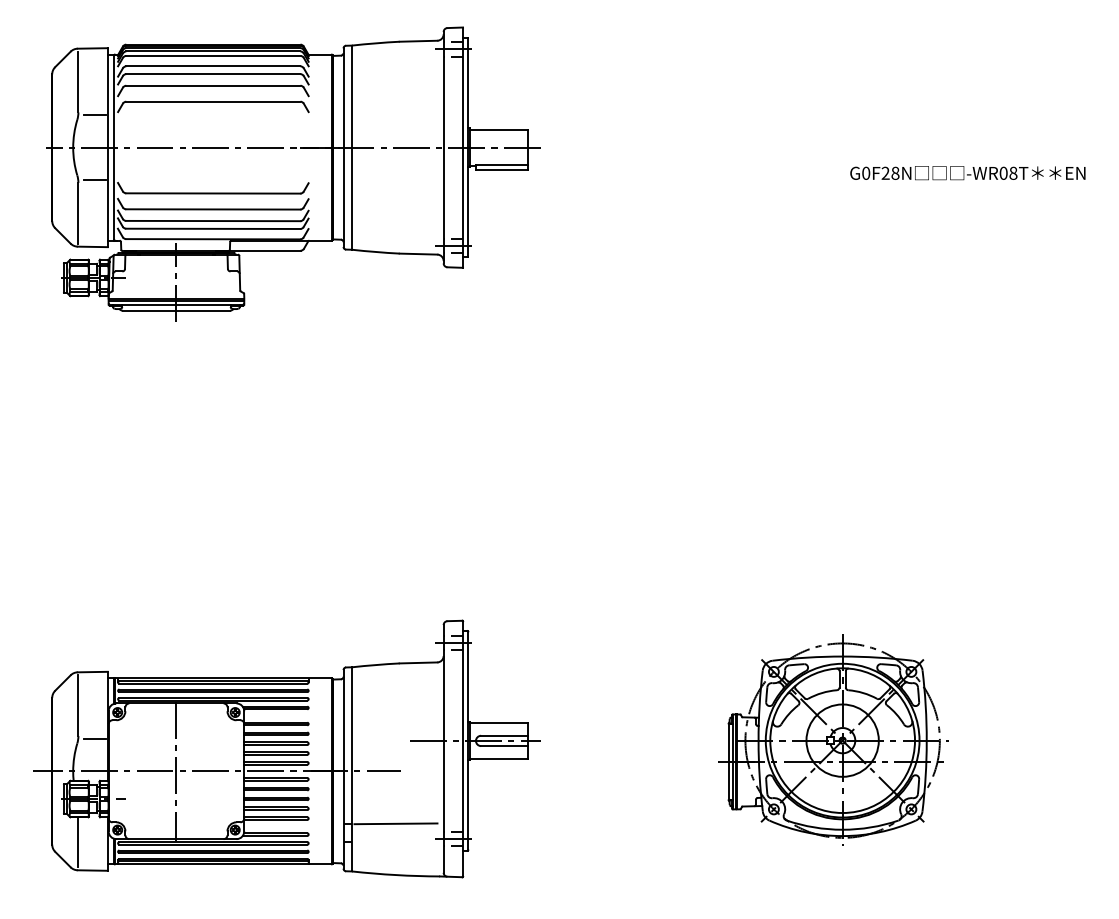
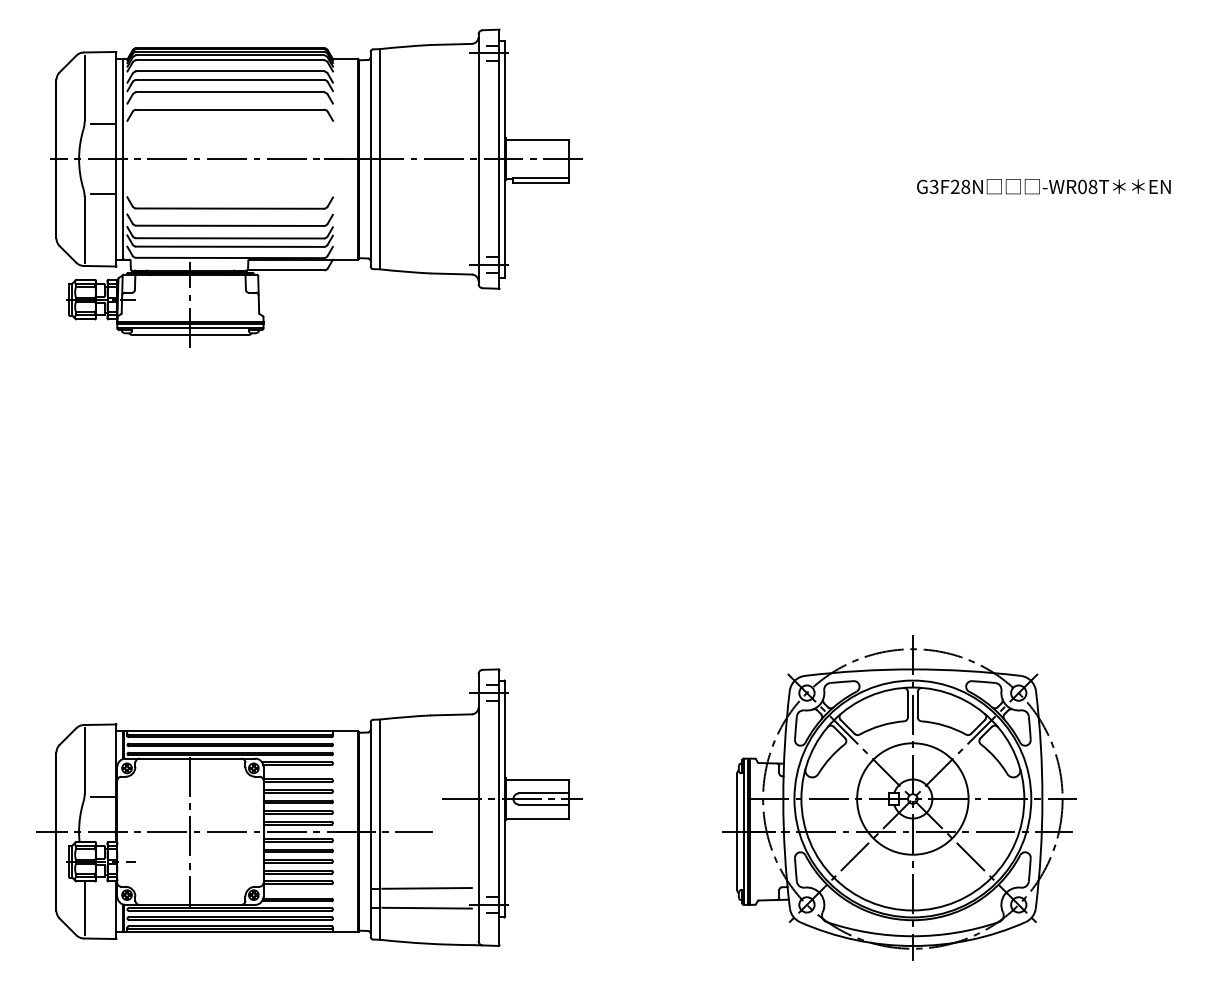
text: (865, 172) -> (933, 186), G0F28N -> G3F28N
part: (833, 739) -> (899, 797), size x1.43
line: (395, 841) -> (426, 907), added

